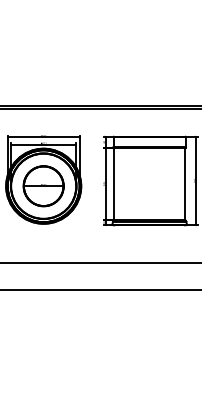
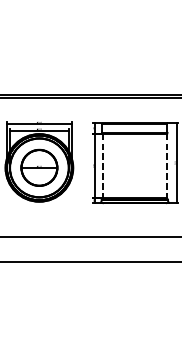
line: (114, 184) -> (103, 166), solid -> dashed
line: (185, 184) -> (167, 166), solid -> dashed

